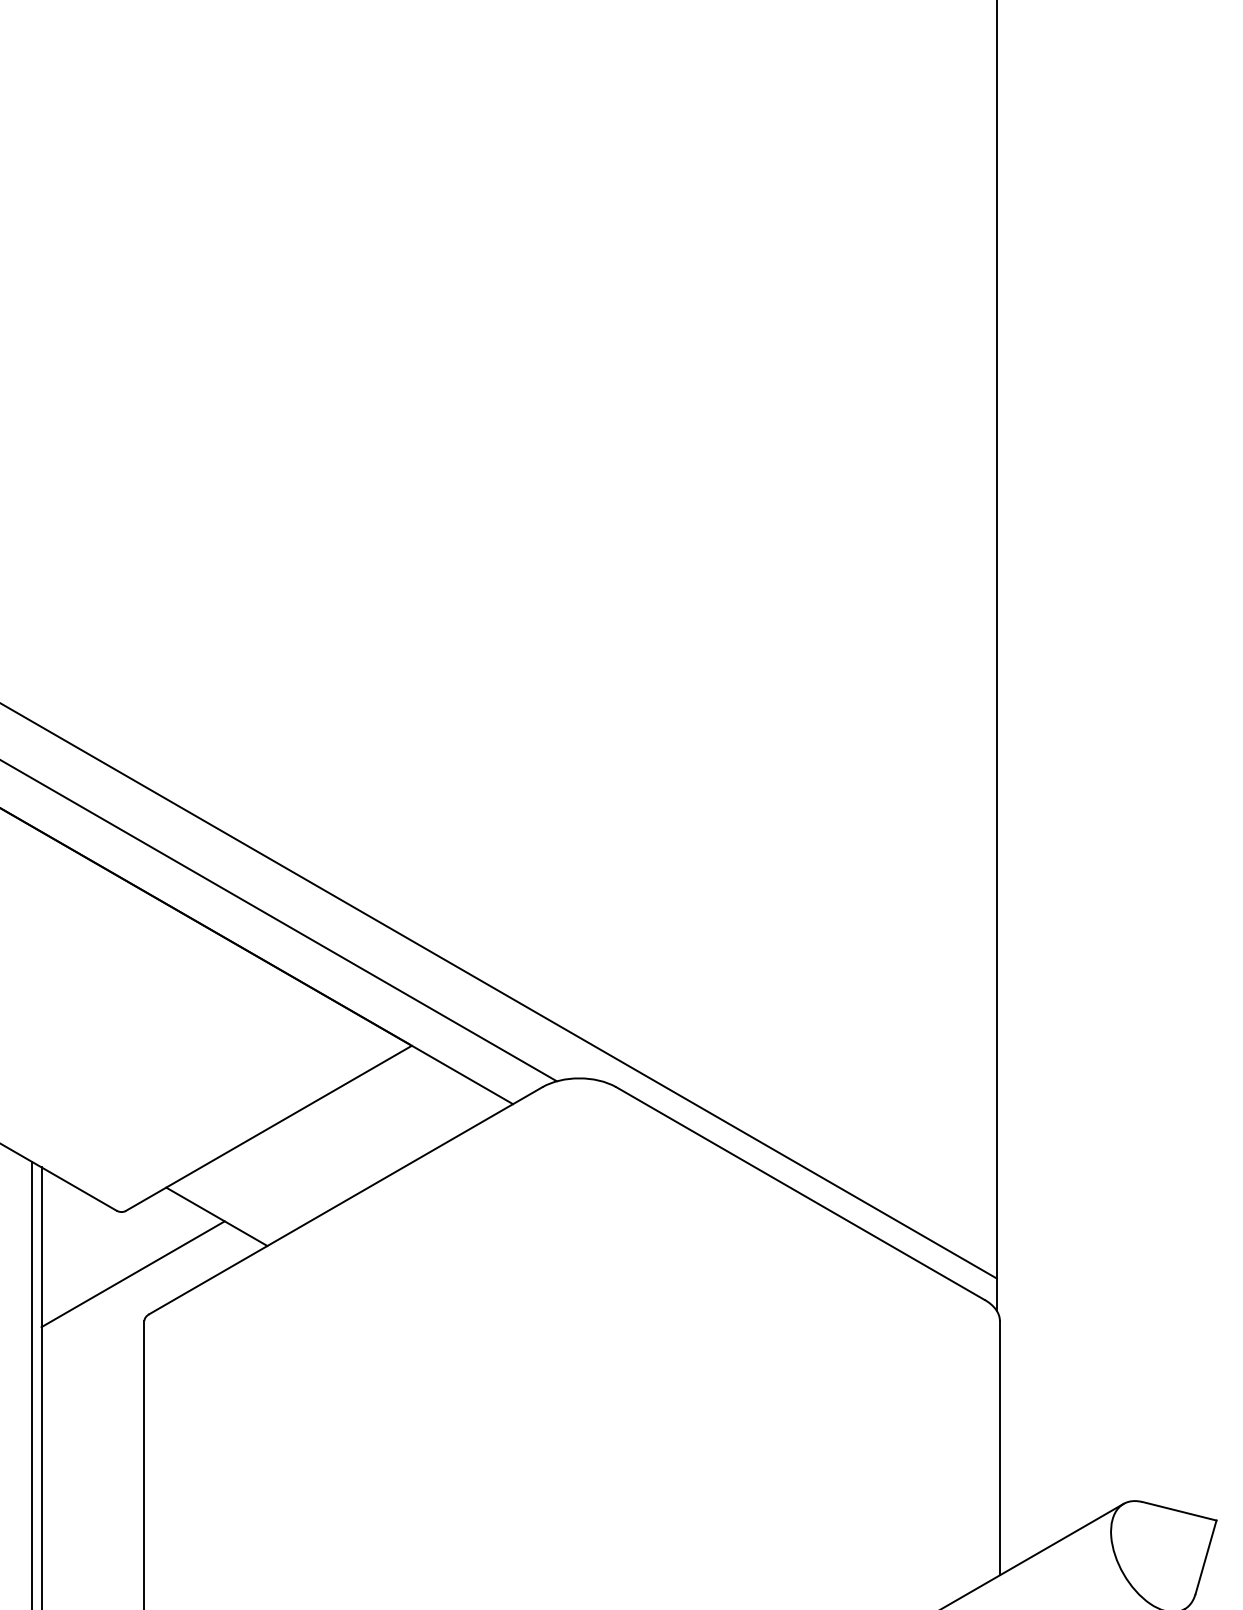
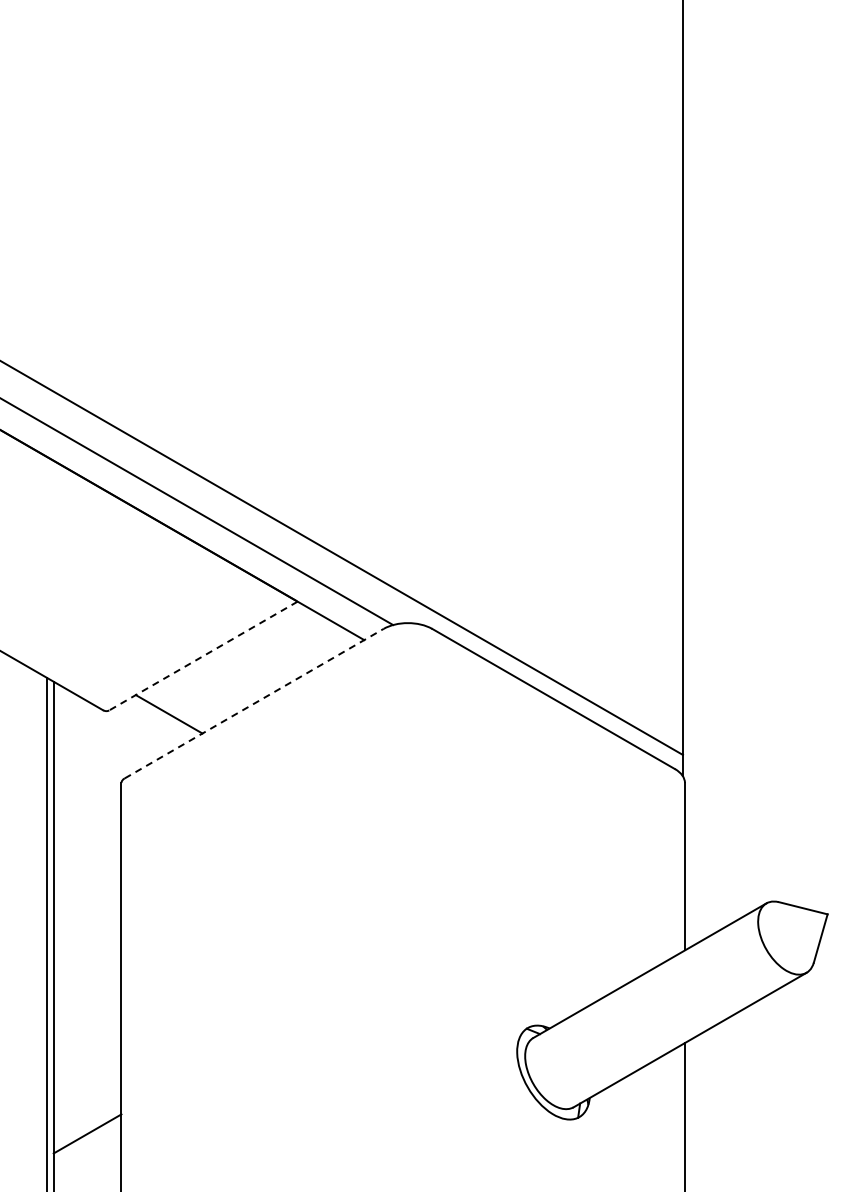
line: (268, 1129) -> (203, 656), solid -> dashed
line: (346, 1200) -> (254, 703), solid -> dashed
line: (132, 1273) -> (113, 751), removed

